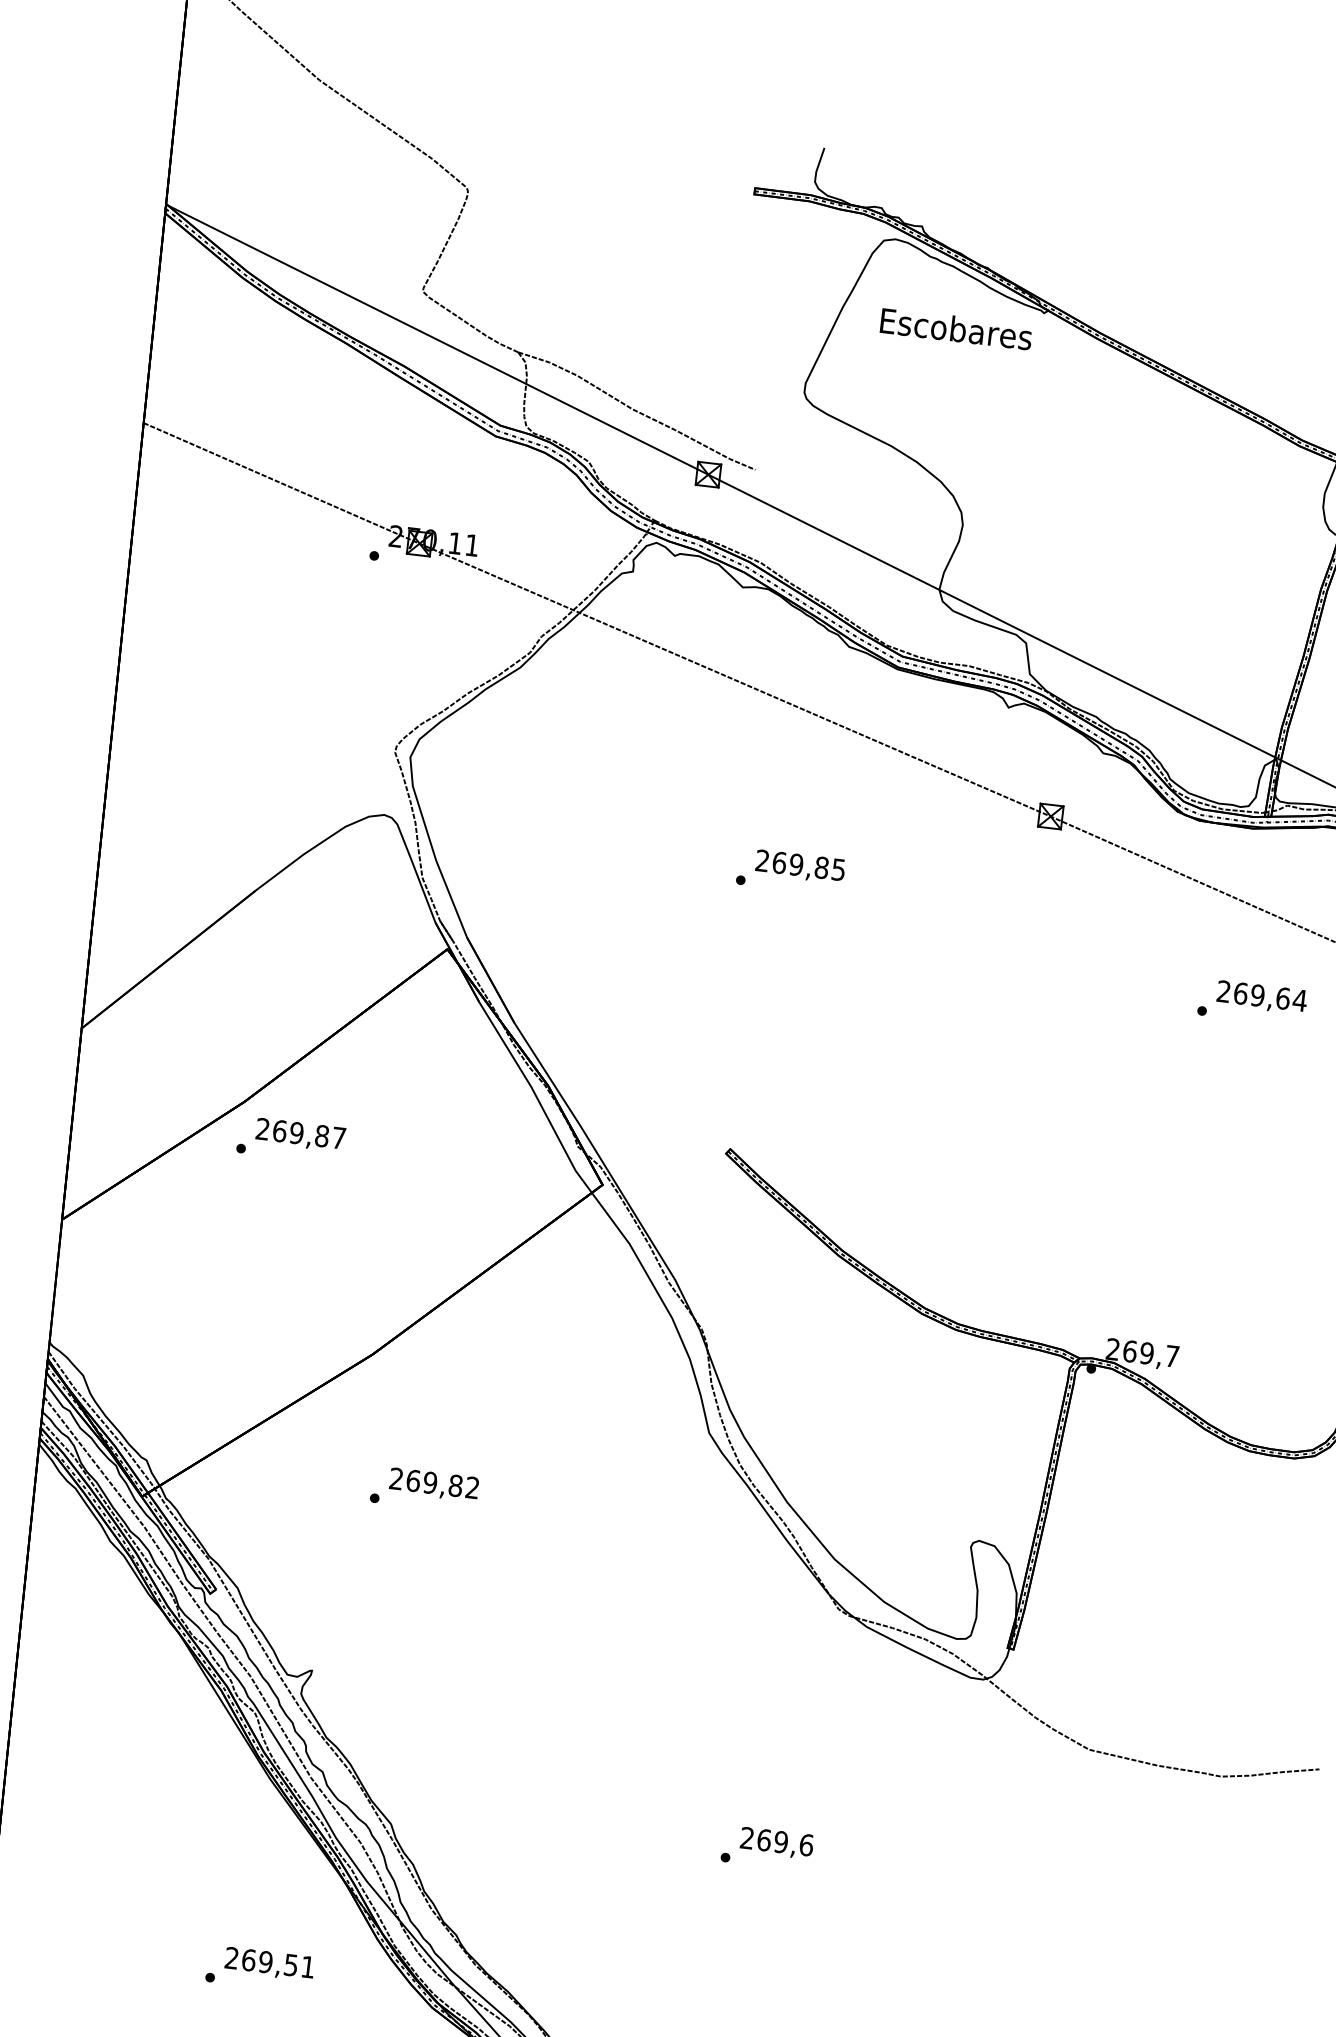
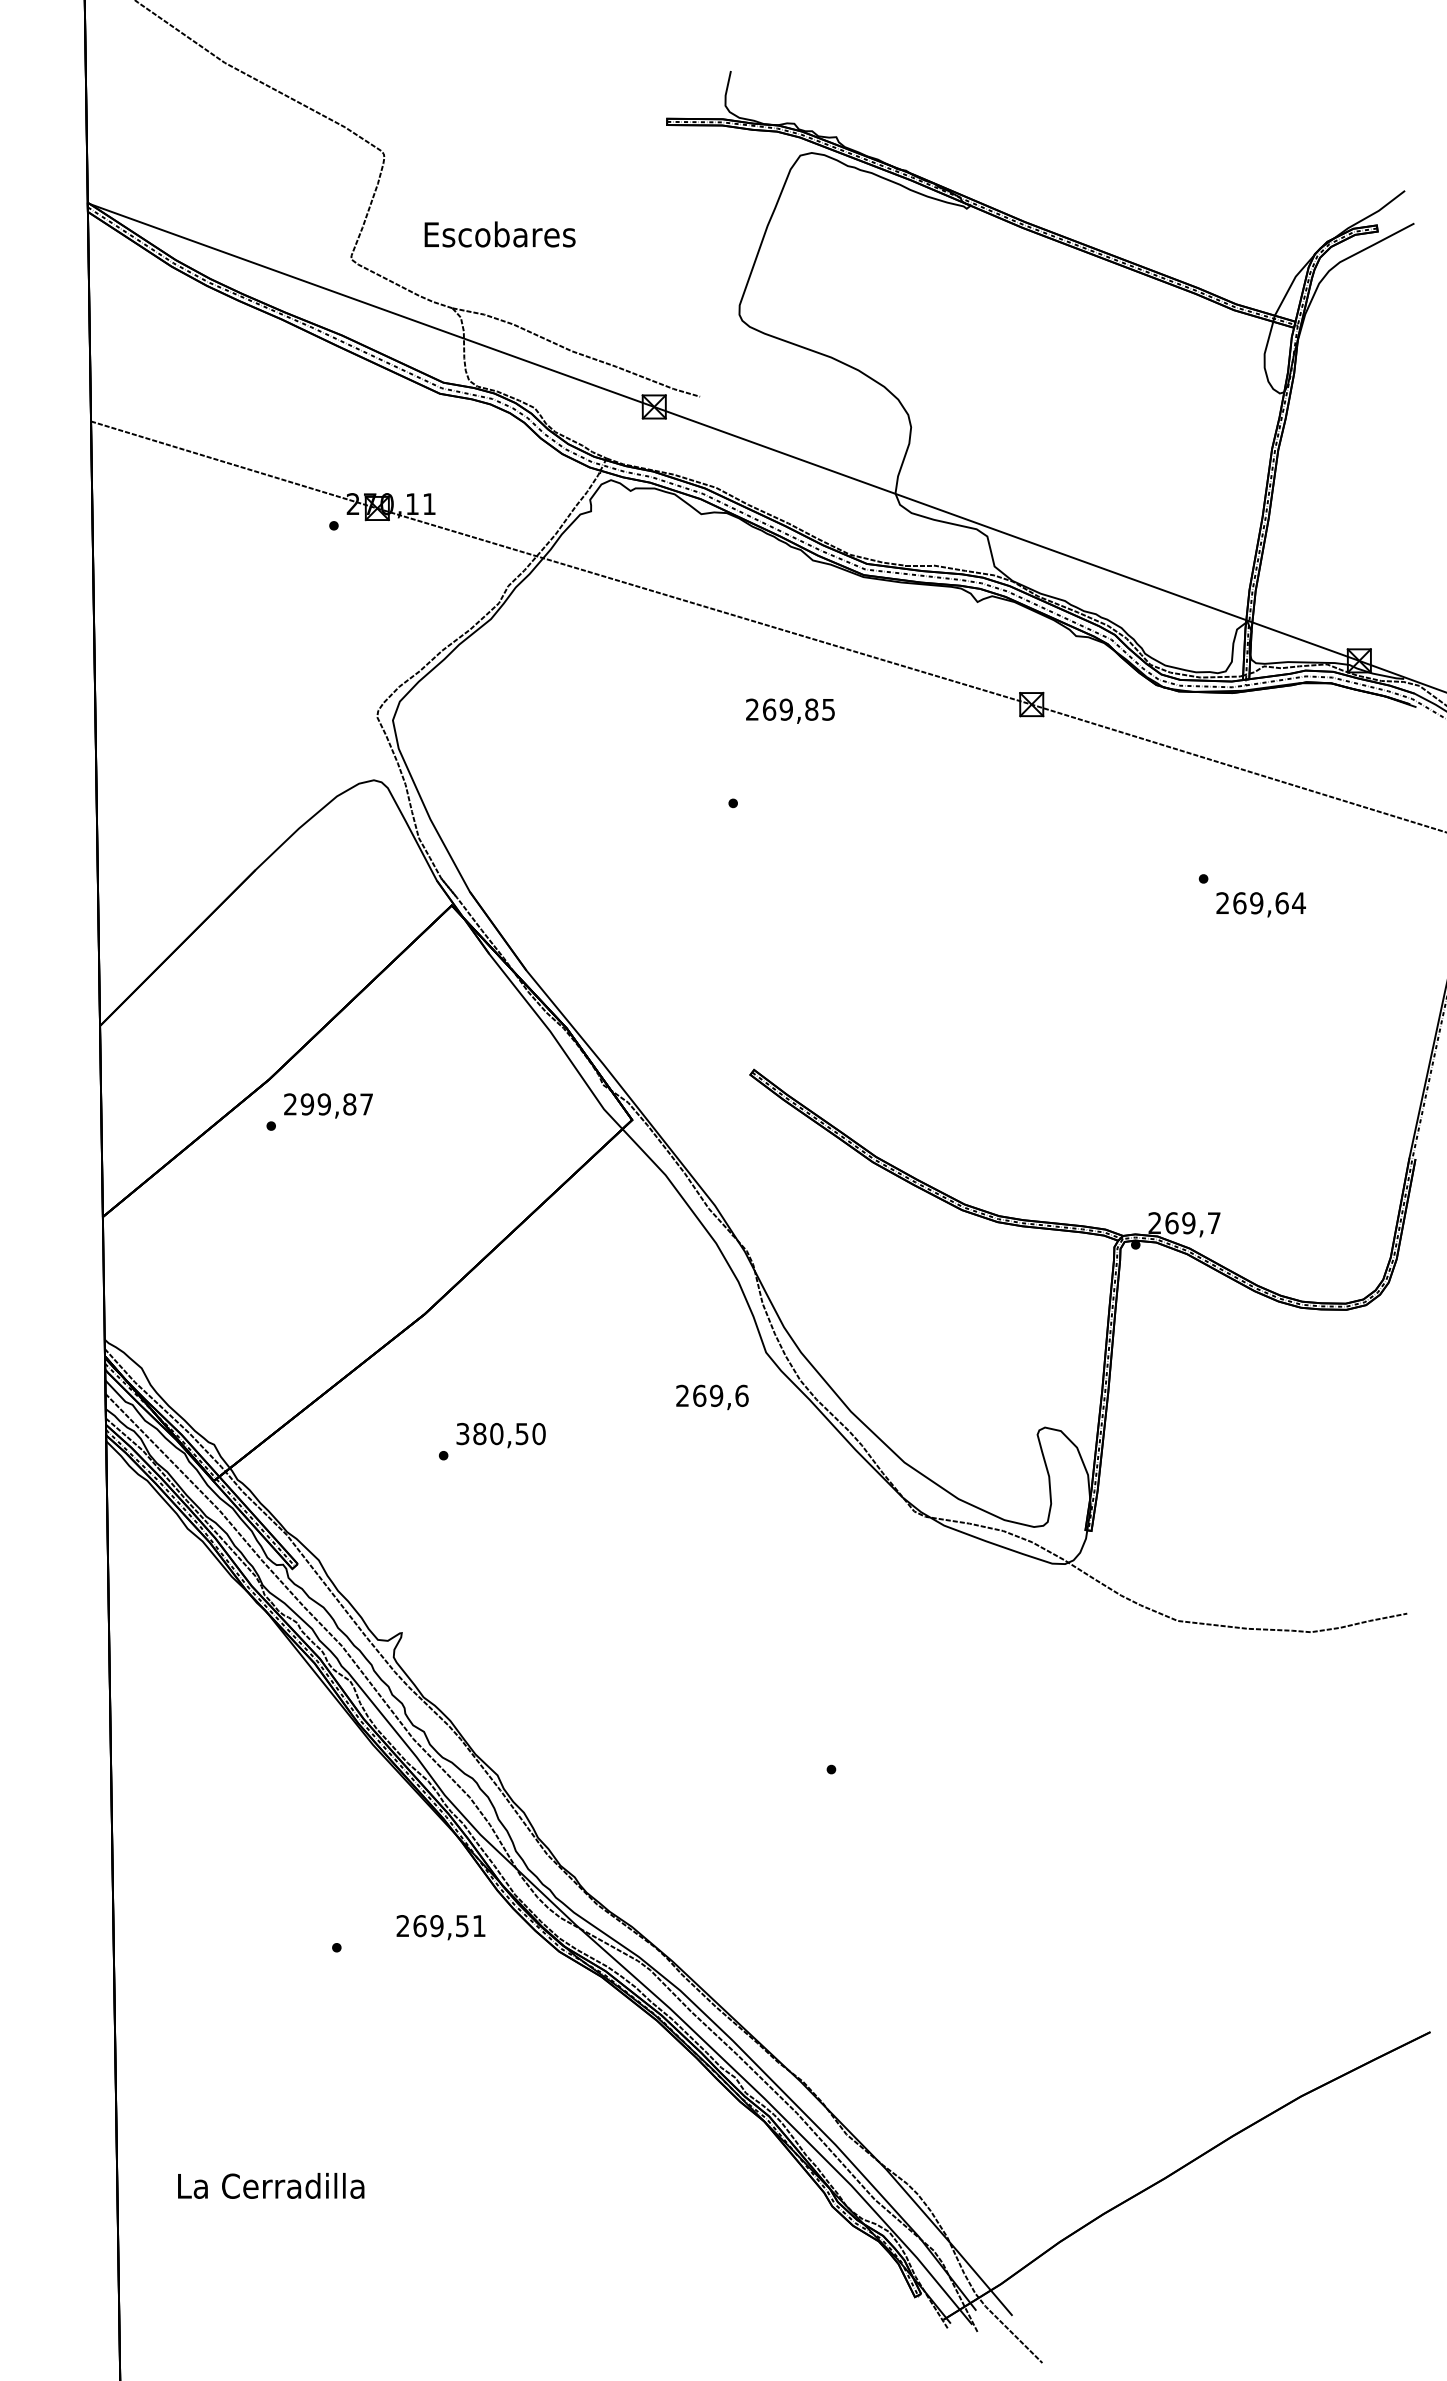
text: (955, 328) -> (499, 234), moved
text: (800, 866) -> (790, 710), moved
text: (1261, 997) -> (1260, 904), moved
text: (279, 1131) -> (307, 1104), 269,87 -> 299,87
text: (434, 1482) -> (500, 1433), 269,82 -> 380,50
text: (776, 1843) -> (712, 1397), moved
text: (269, 1964) -> (440, 1927), moved

